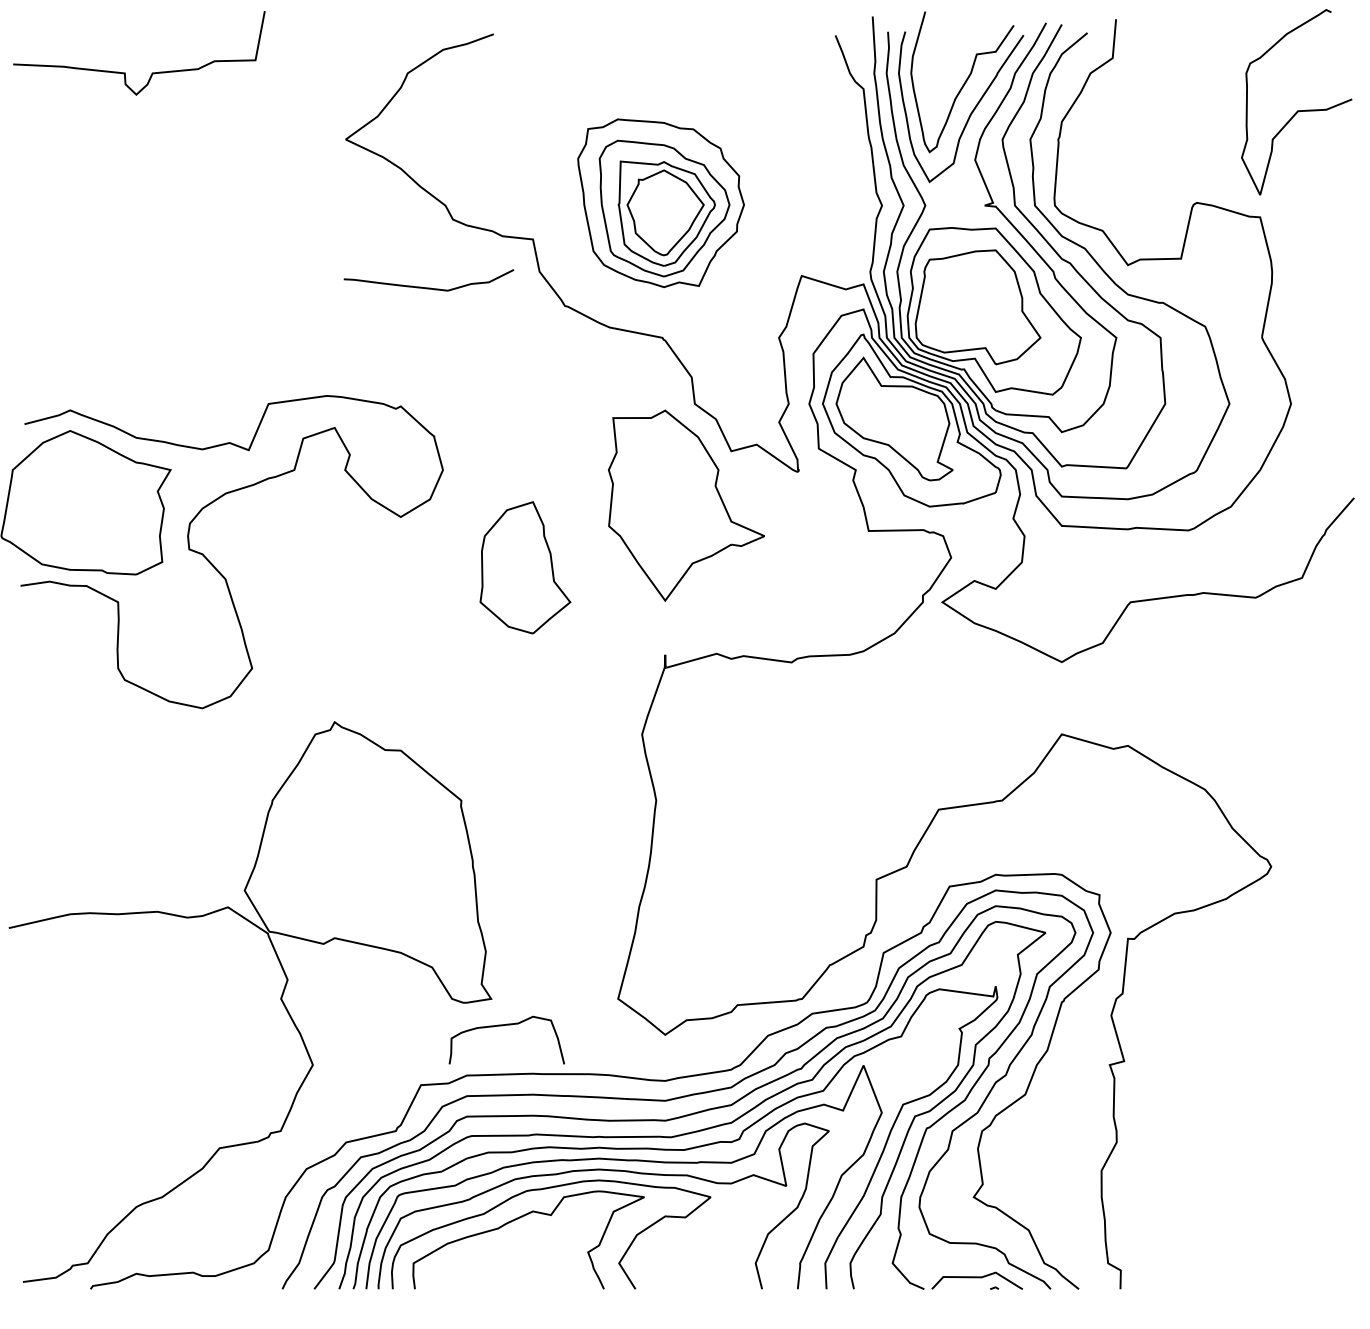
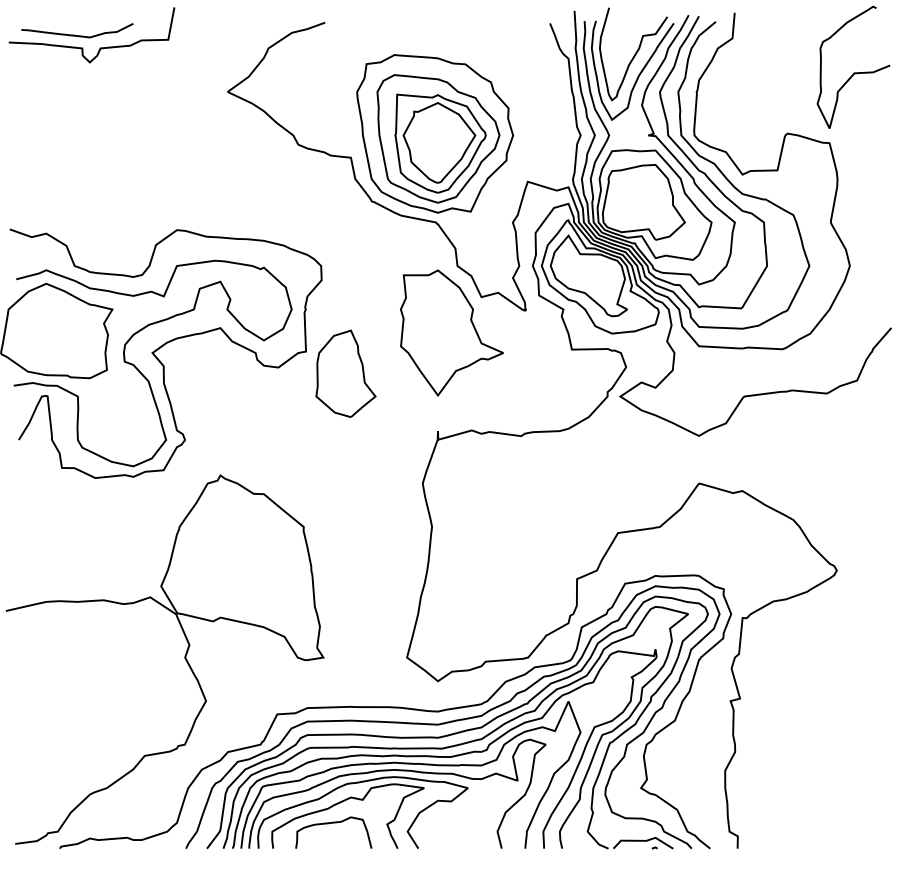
part: (661, 202) -> (435, 133), size x1.43
curve: (425, 286) -> (75, 34), moved
curve: (246, 527) -> (162, 347), added
curve: (506, 1026) -> (333, 823), moved

